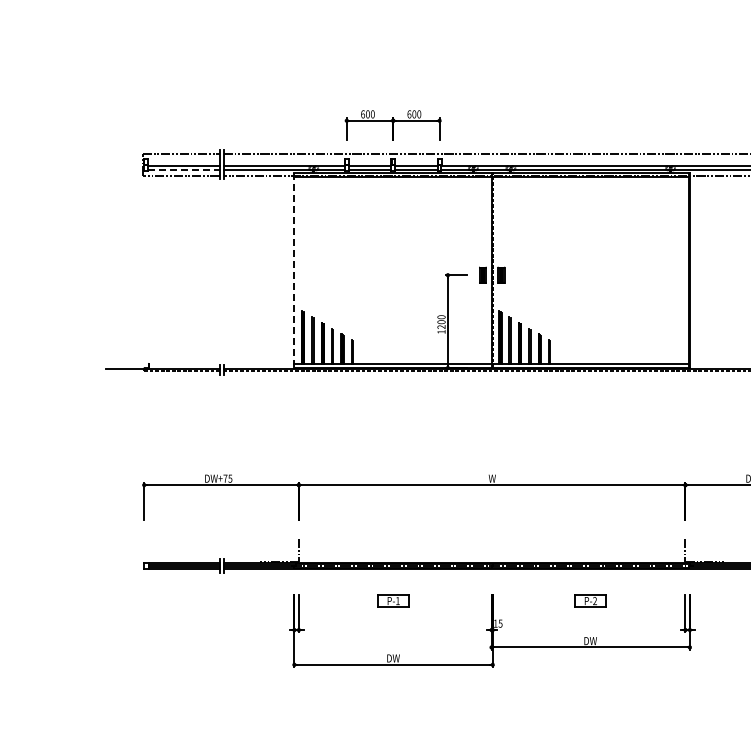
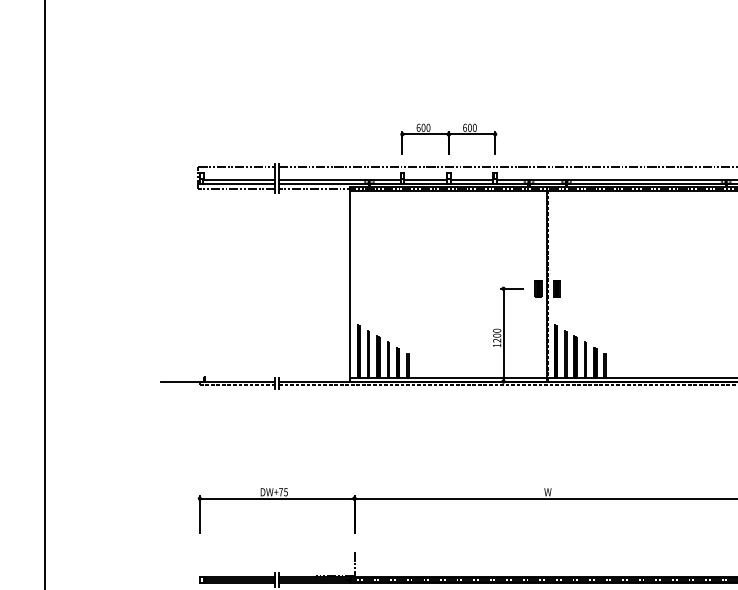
line: (183, 170) -> (239, 184), dashed -> solid
line: (294, 271) -> (350, 285), dashed -> solid

